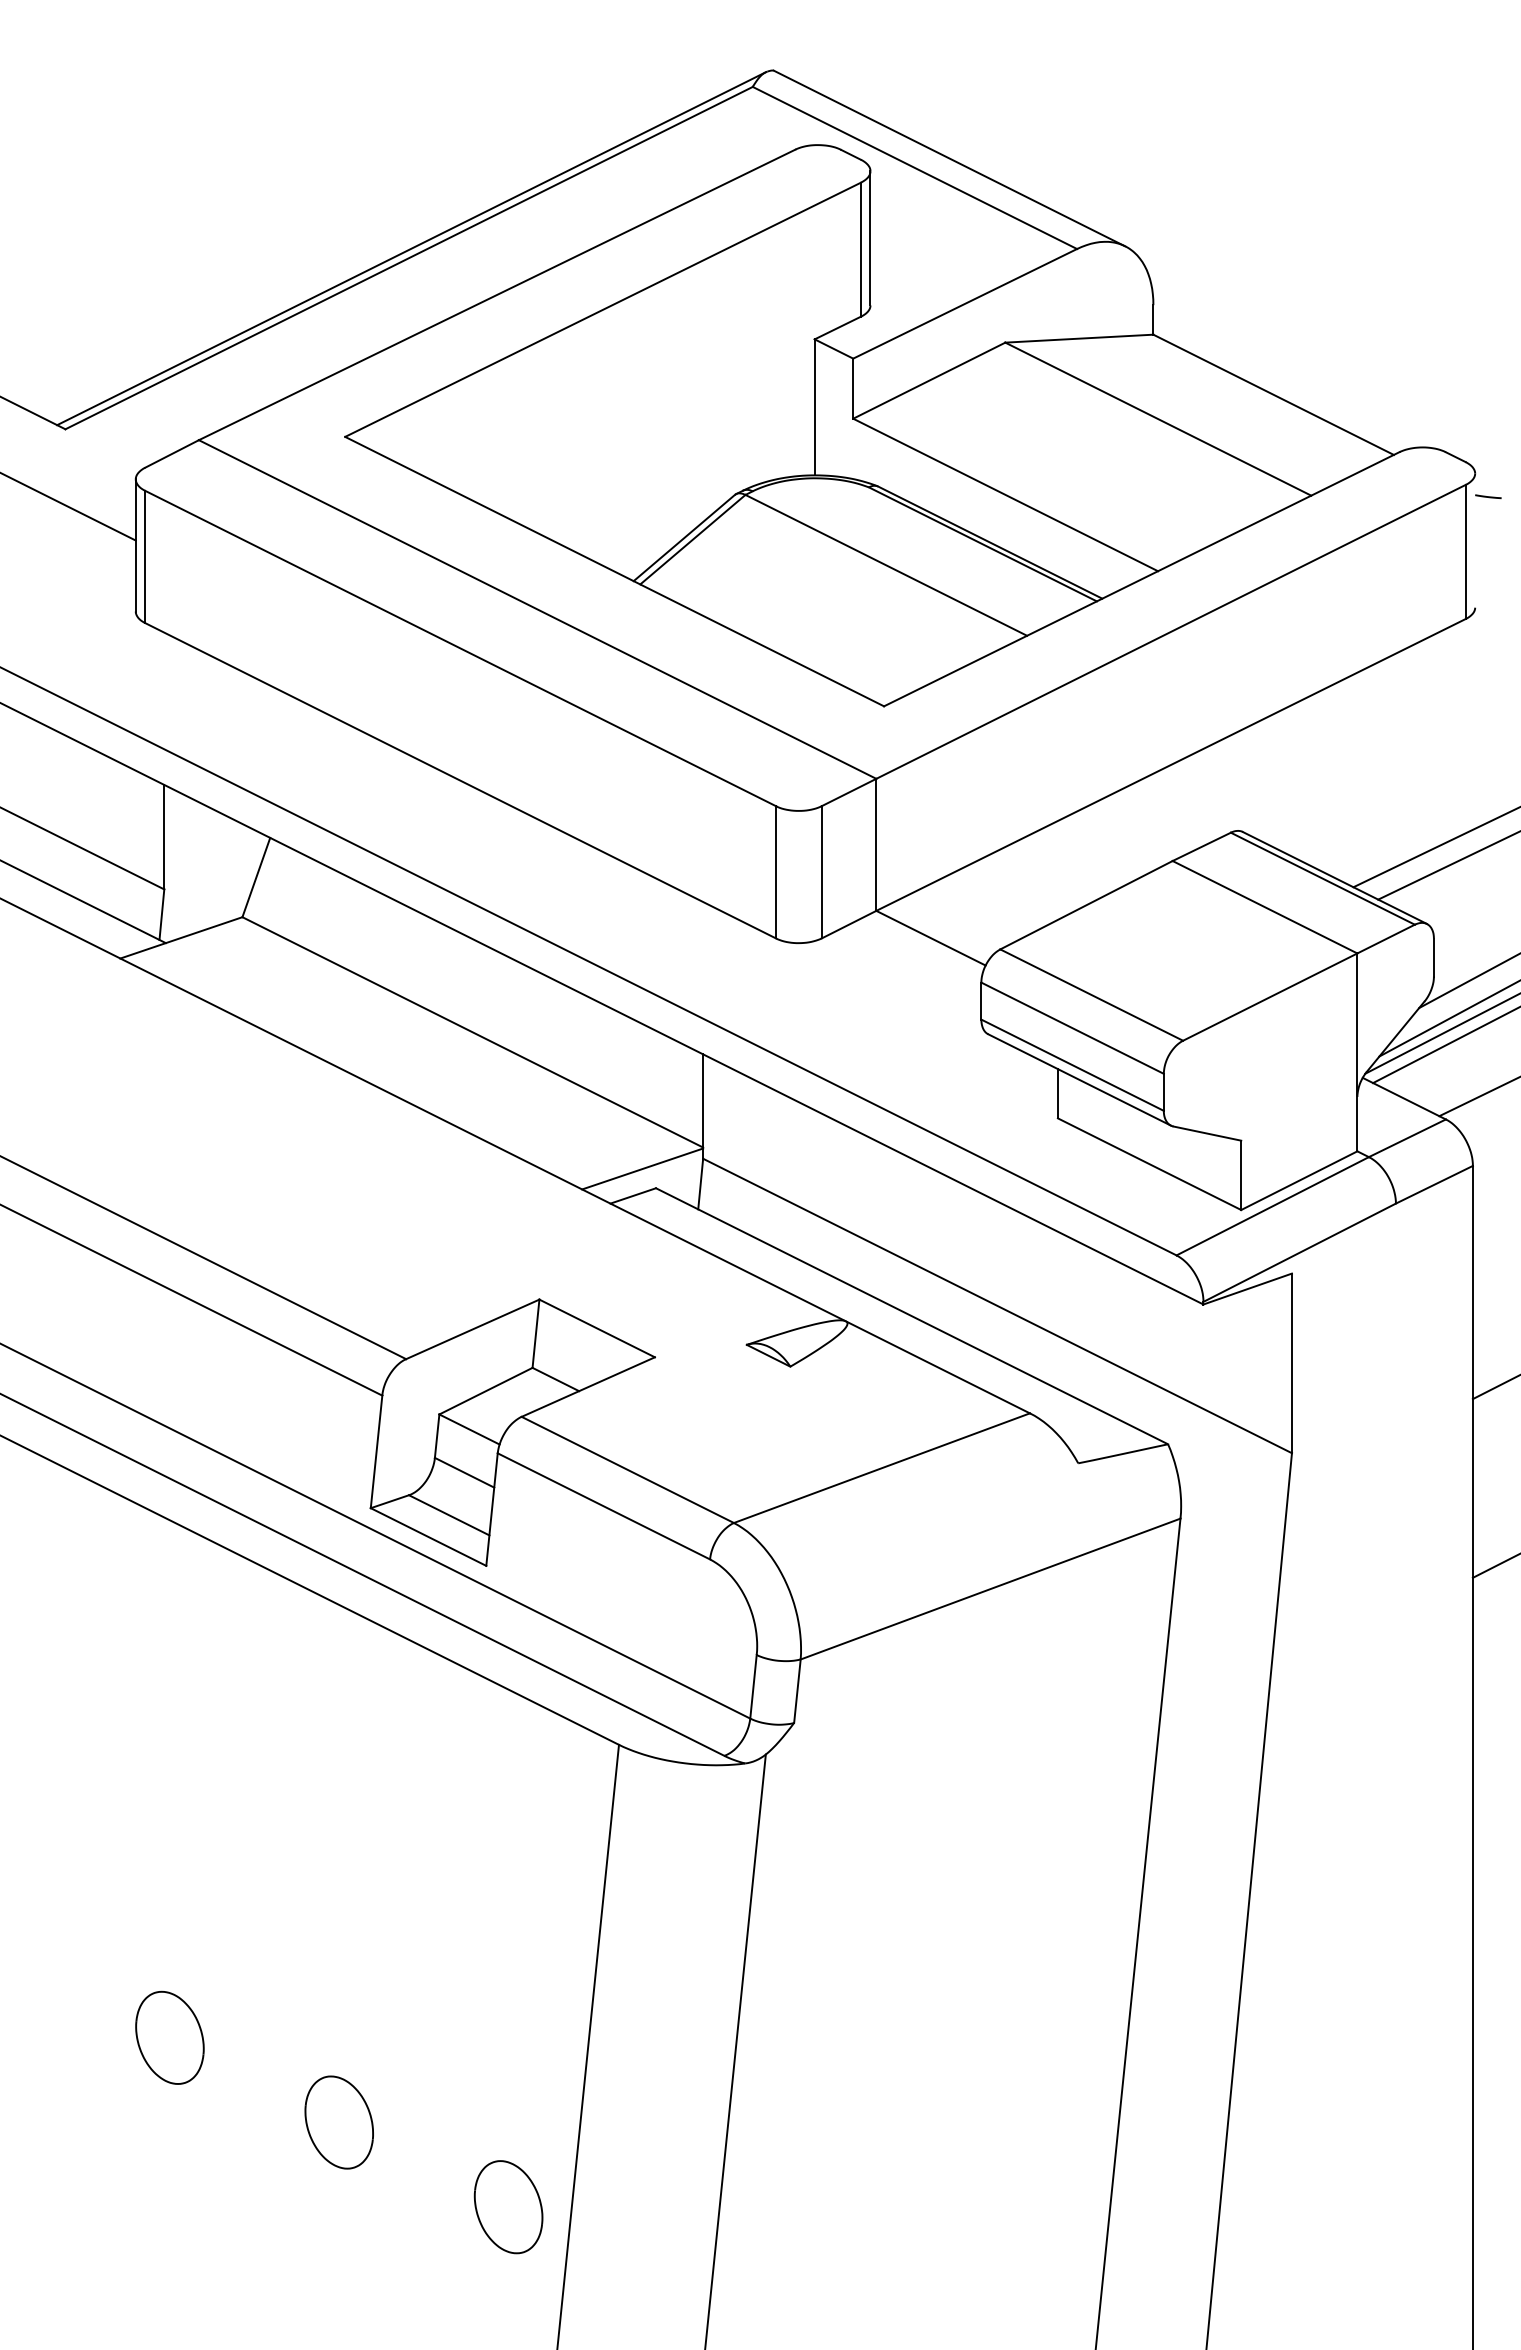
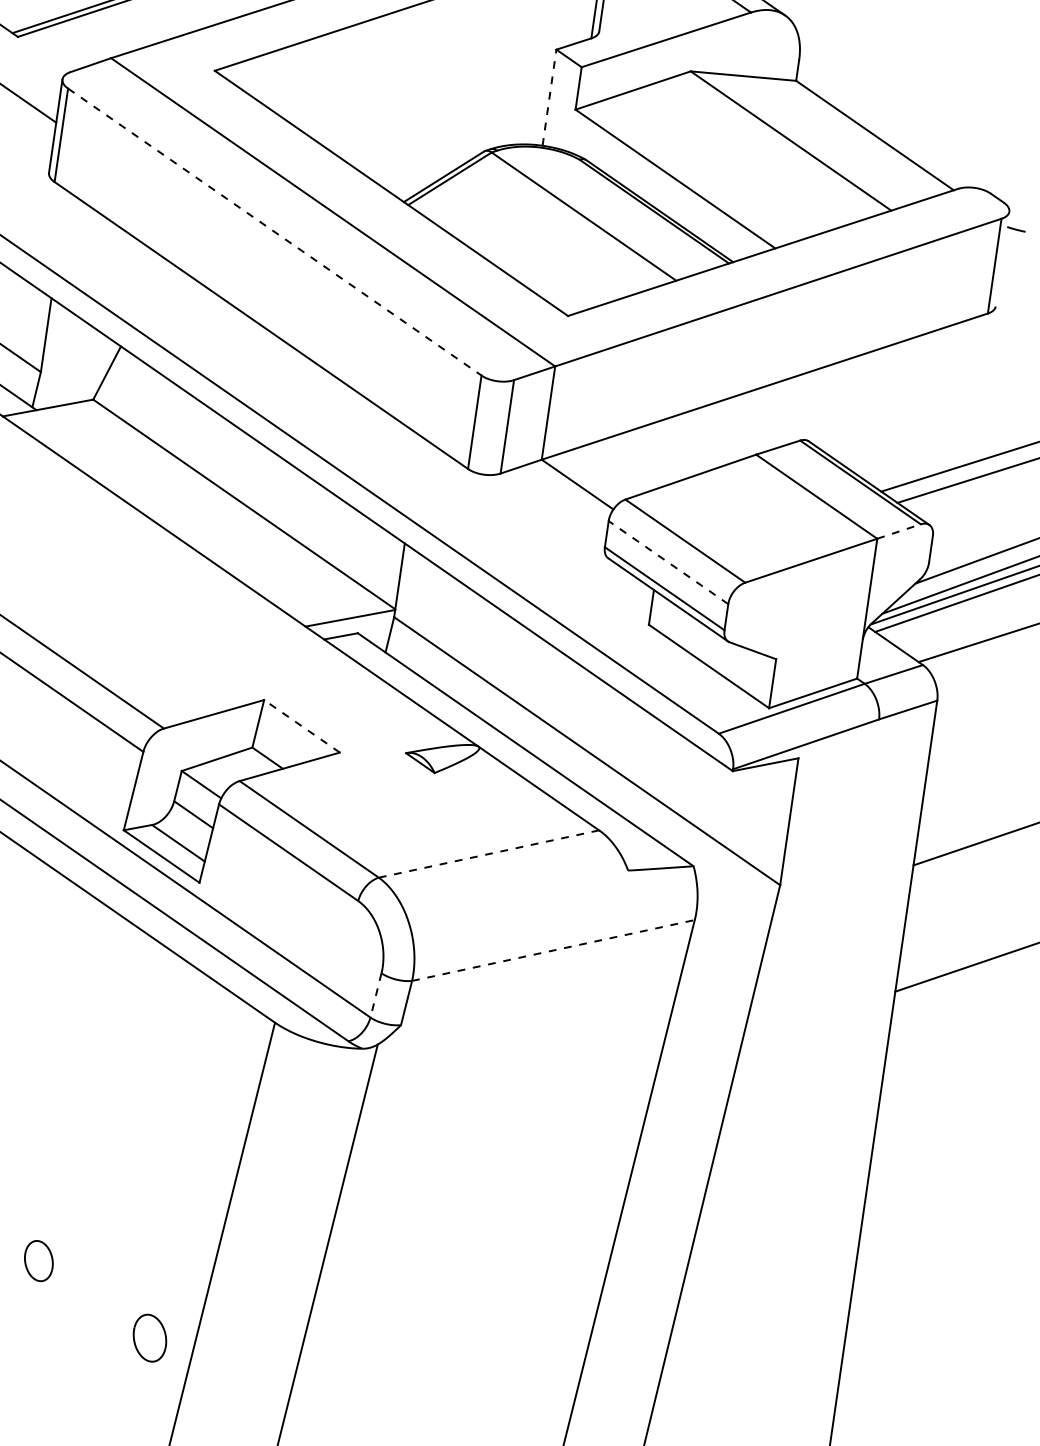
line: (814, 407) -> (549, 97), solid -> dashed
line: (460, 648) -> (274, 232), solid -> dashed
line: (1386, 938) -> (899, 531), solid -> dashed
line: (1072, 1028) -> (668, 562), solid -> dashed
line: (597, 1328) -> (302, 726), solid -> dashed
line: (881, 1468) -> (488, 854), solid -> dashed
line: (990, 1589) -> (553, 950), solid -> dashed
line: (753, 1686) -> (376, 995), solid -> dashed
part: (338, 2122) -> (38, 1260), size x0.6
part: (508, 2207) -> (149, 1338), size x0.7

